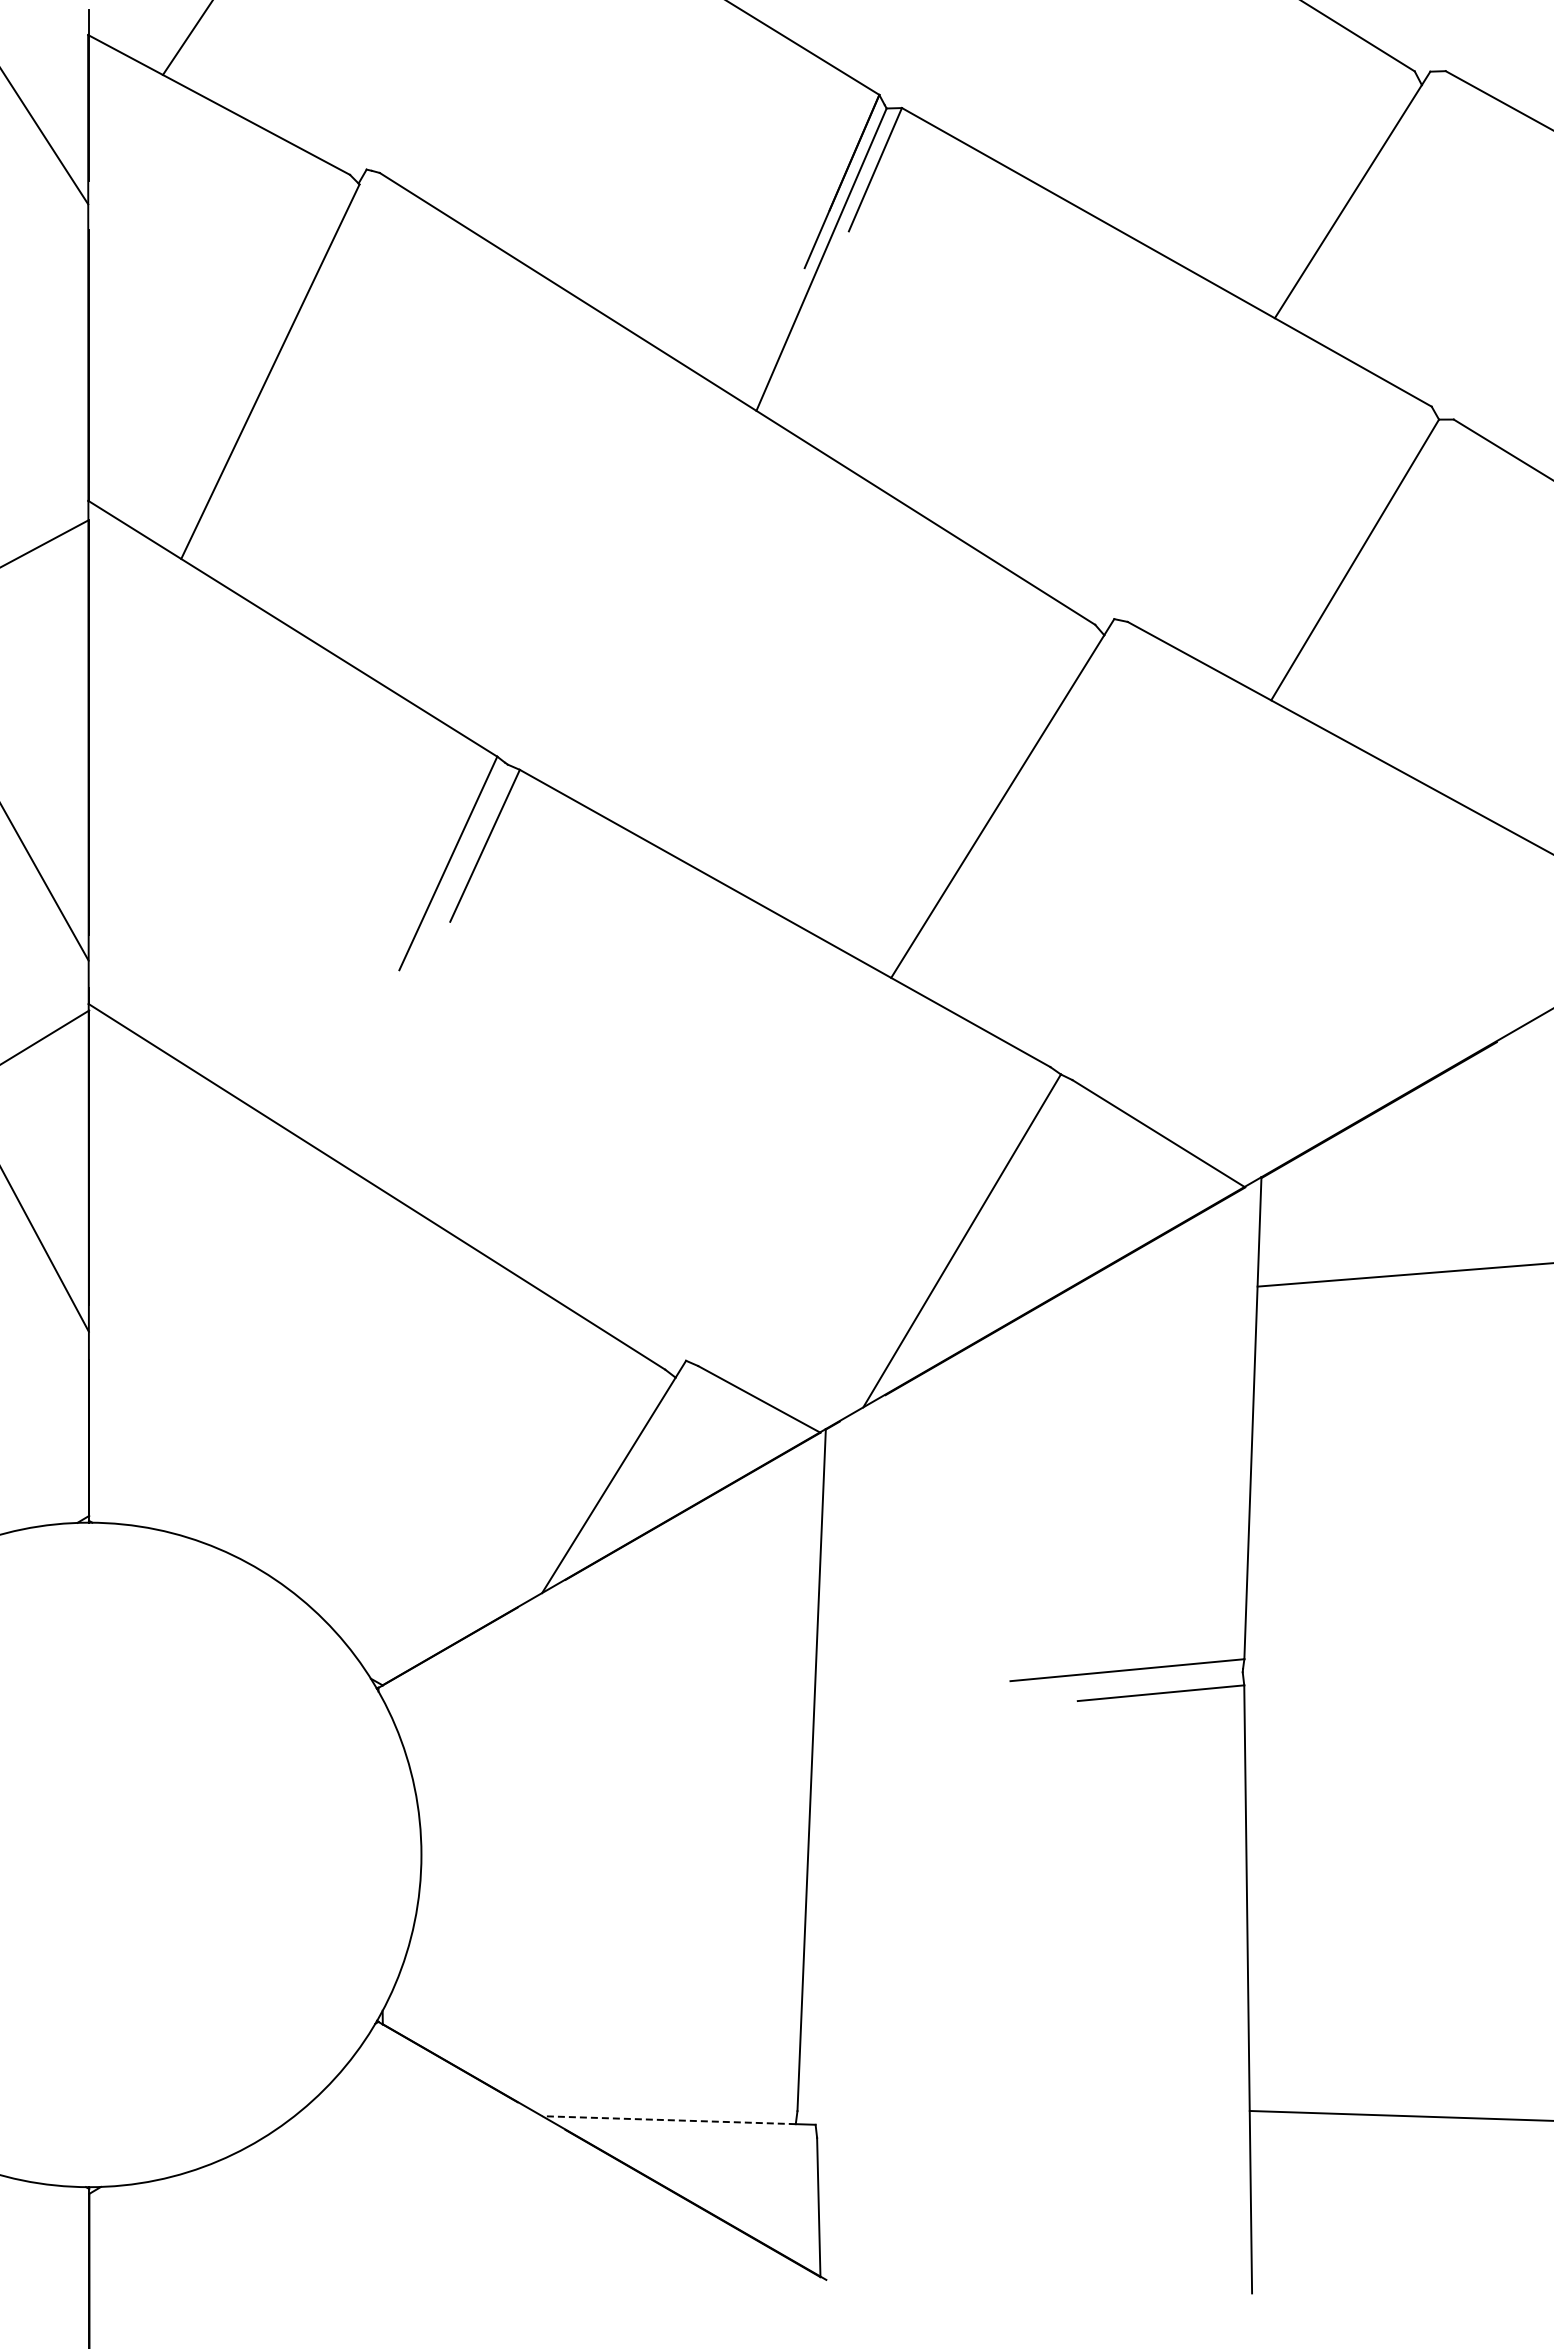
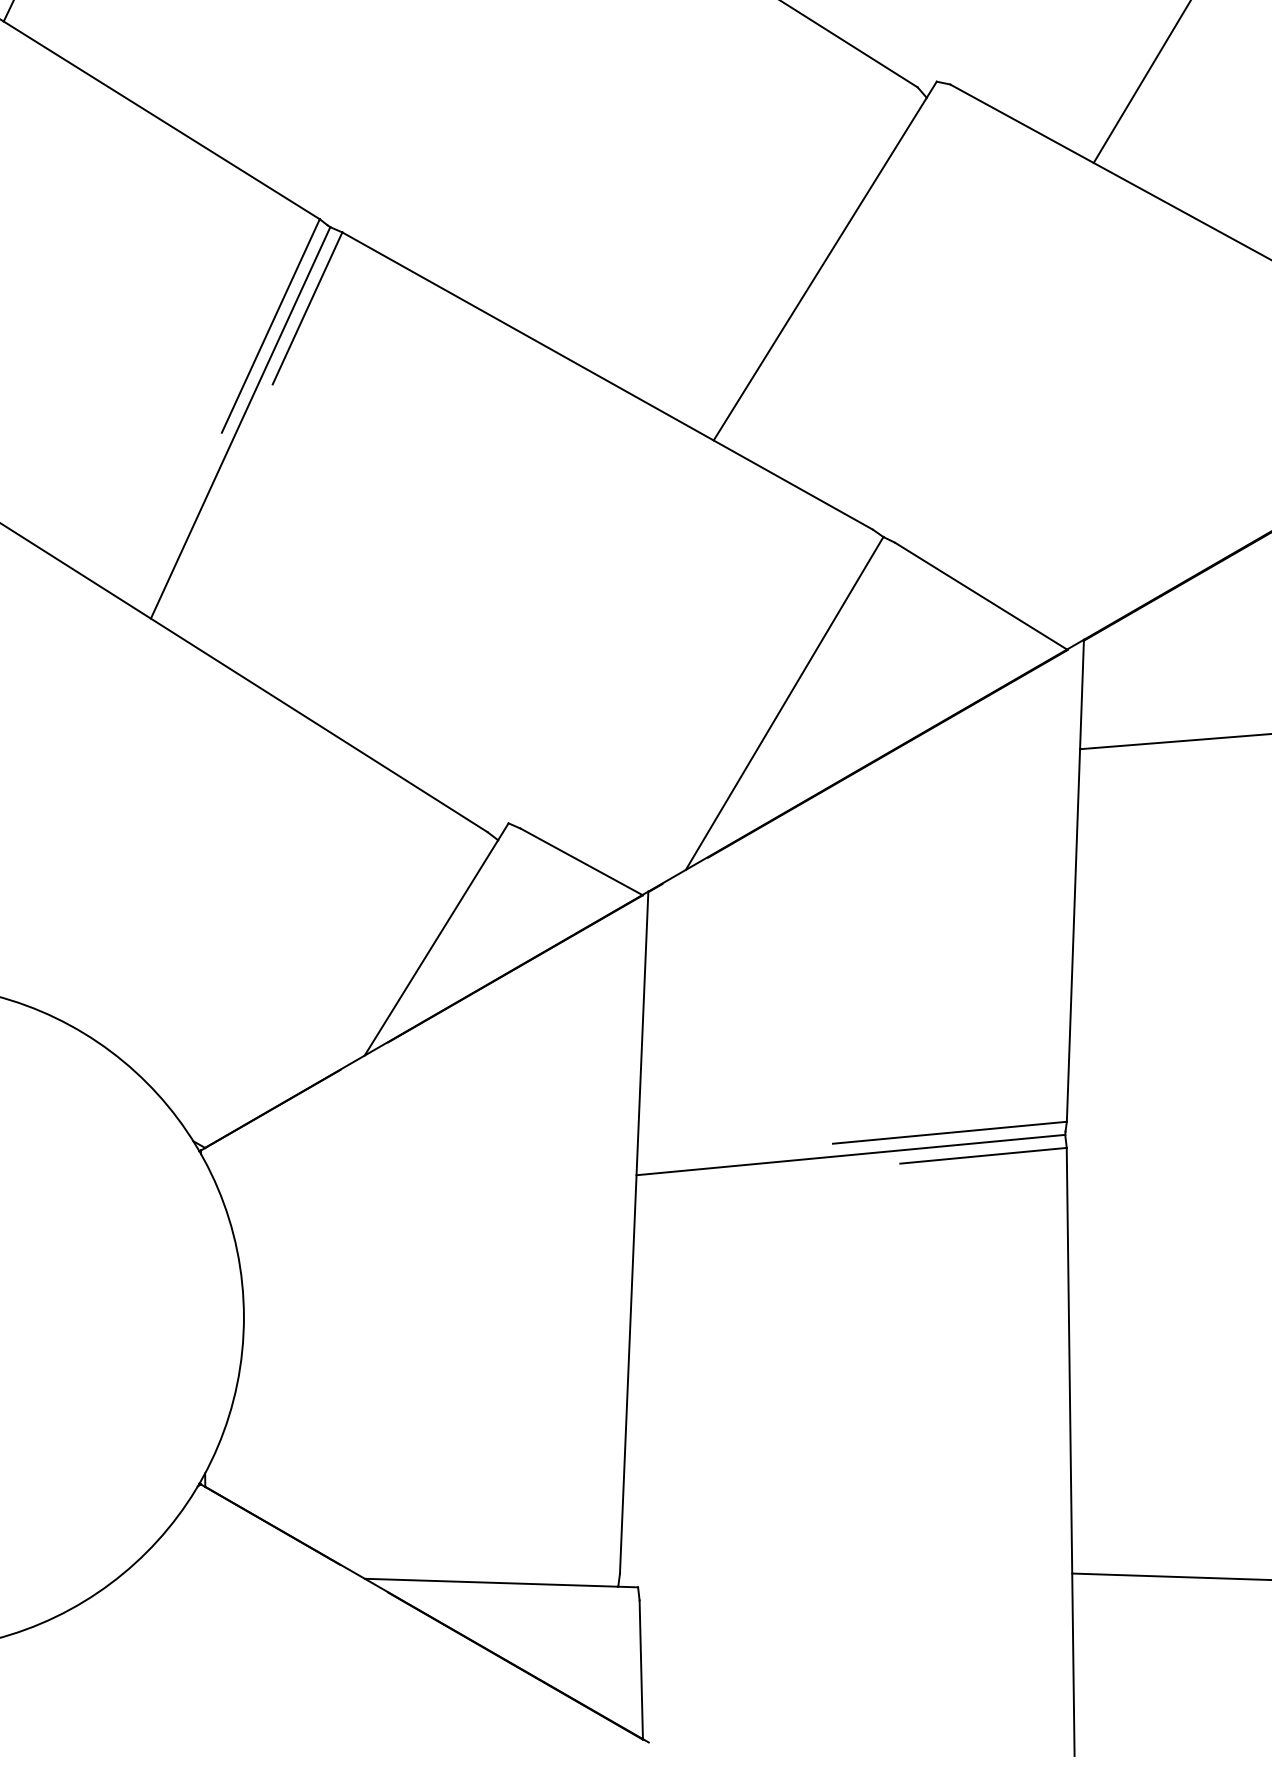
line: (417, 960) -> (239, 423), added
line: (1028, 1692) -> (850, 1155), added
line: (669, 2120) -> (491, 1583), dashed -> solid

